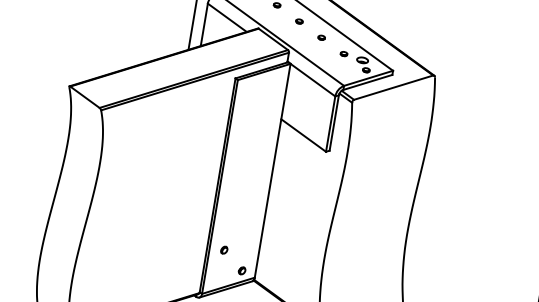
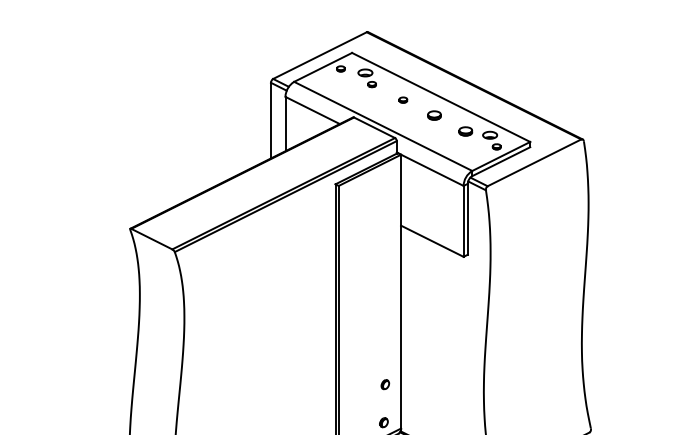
part: (321, 37) -> (434, 115), size x1.6
part: (344, 53) -> (465, 130), size x1.6
part: (224, 250) -> (385, 384), moved

